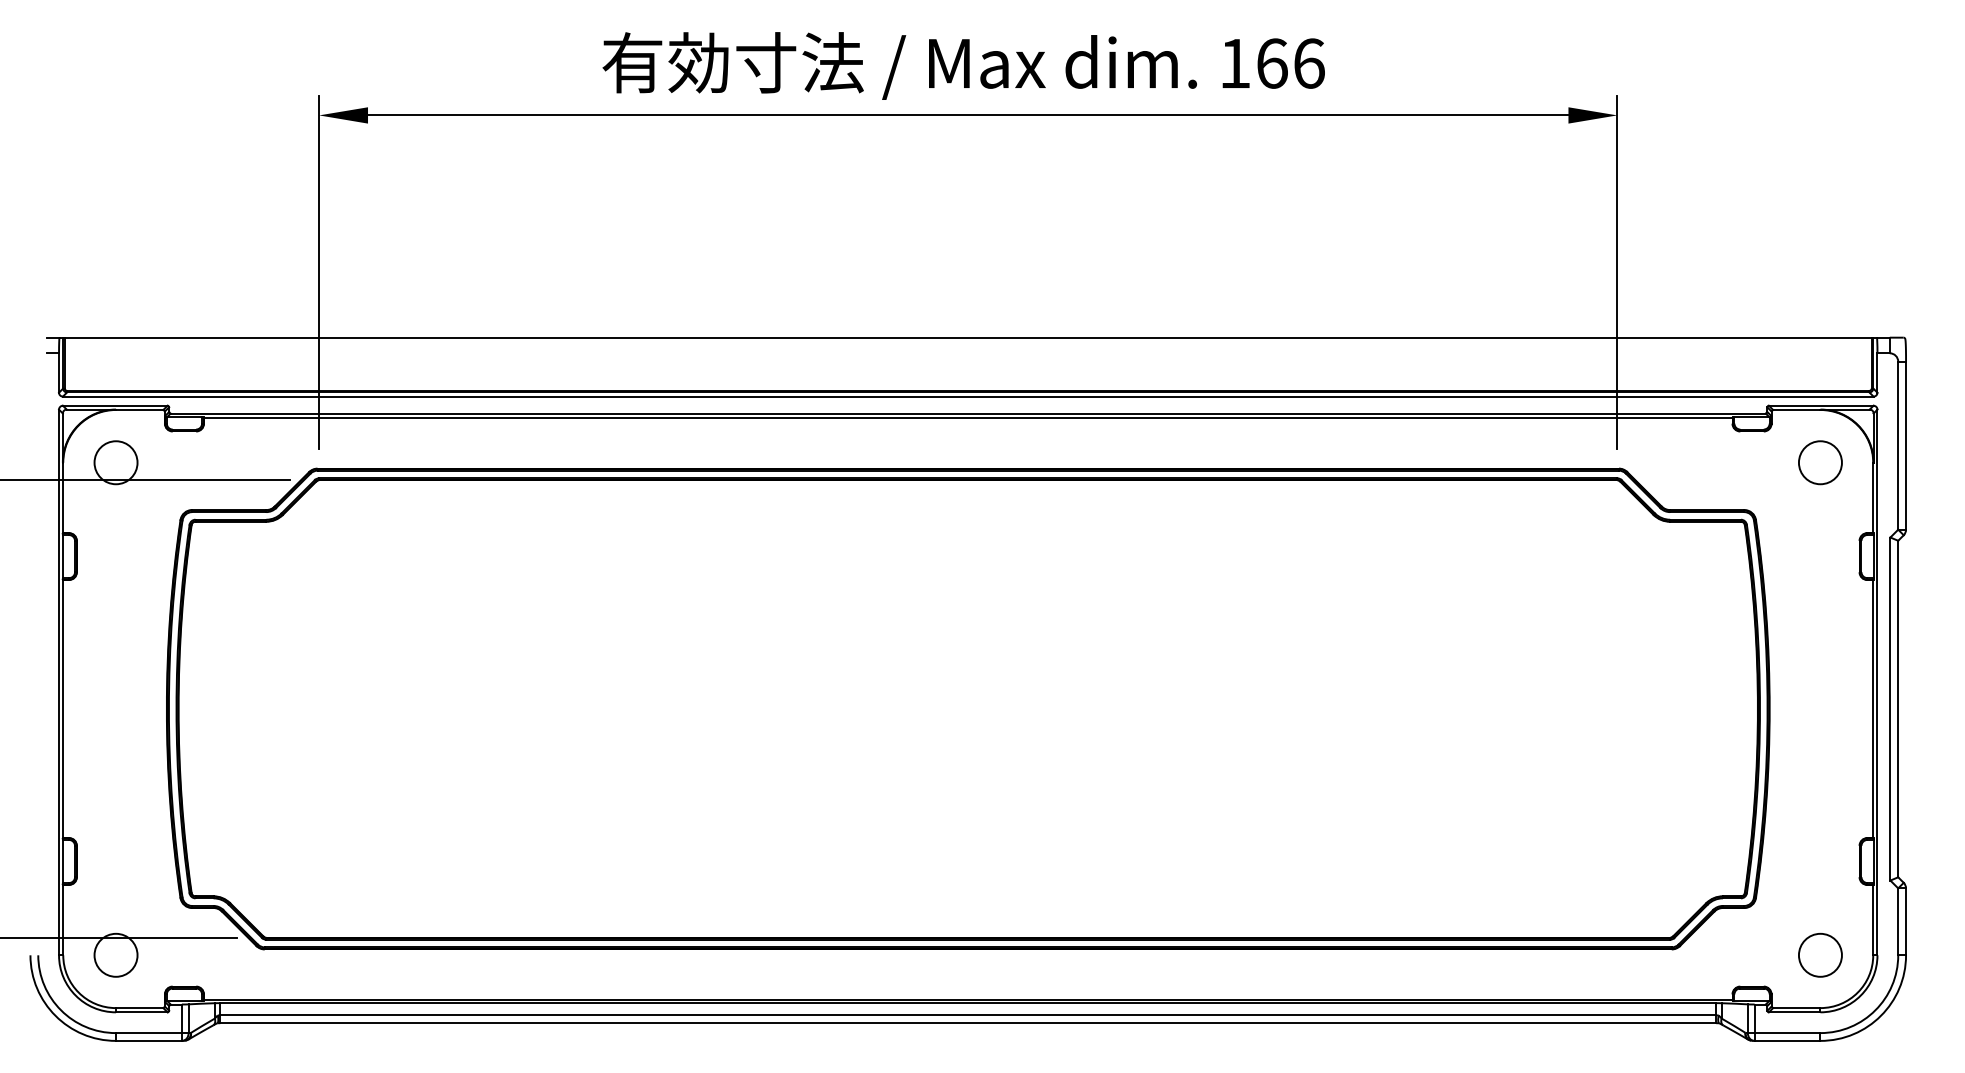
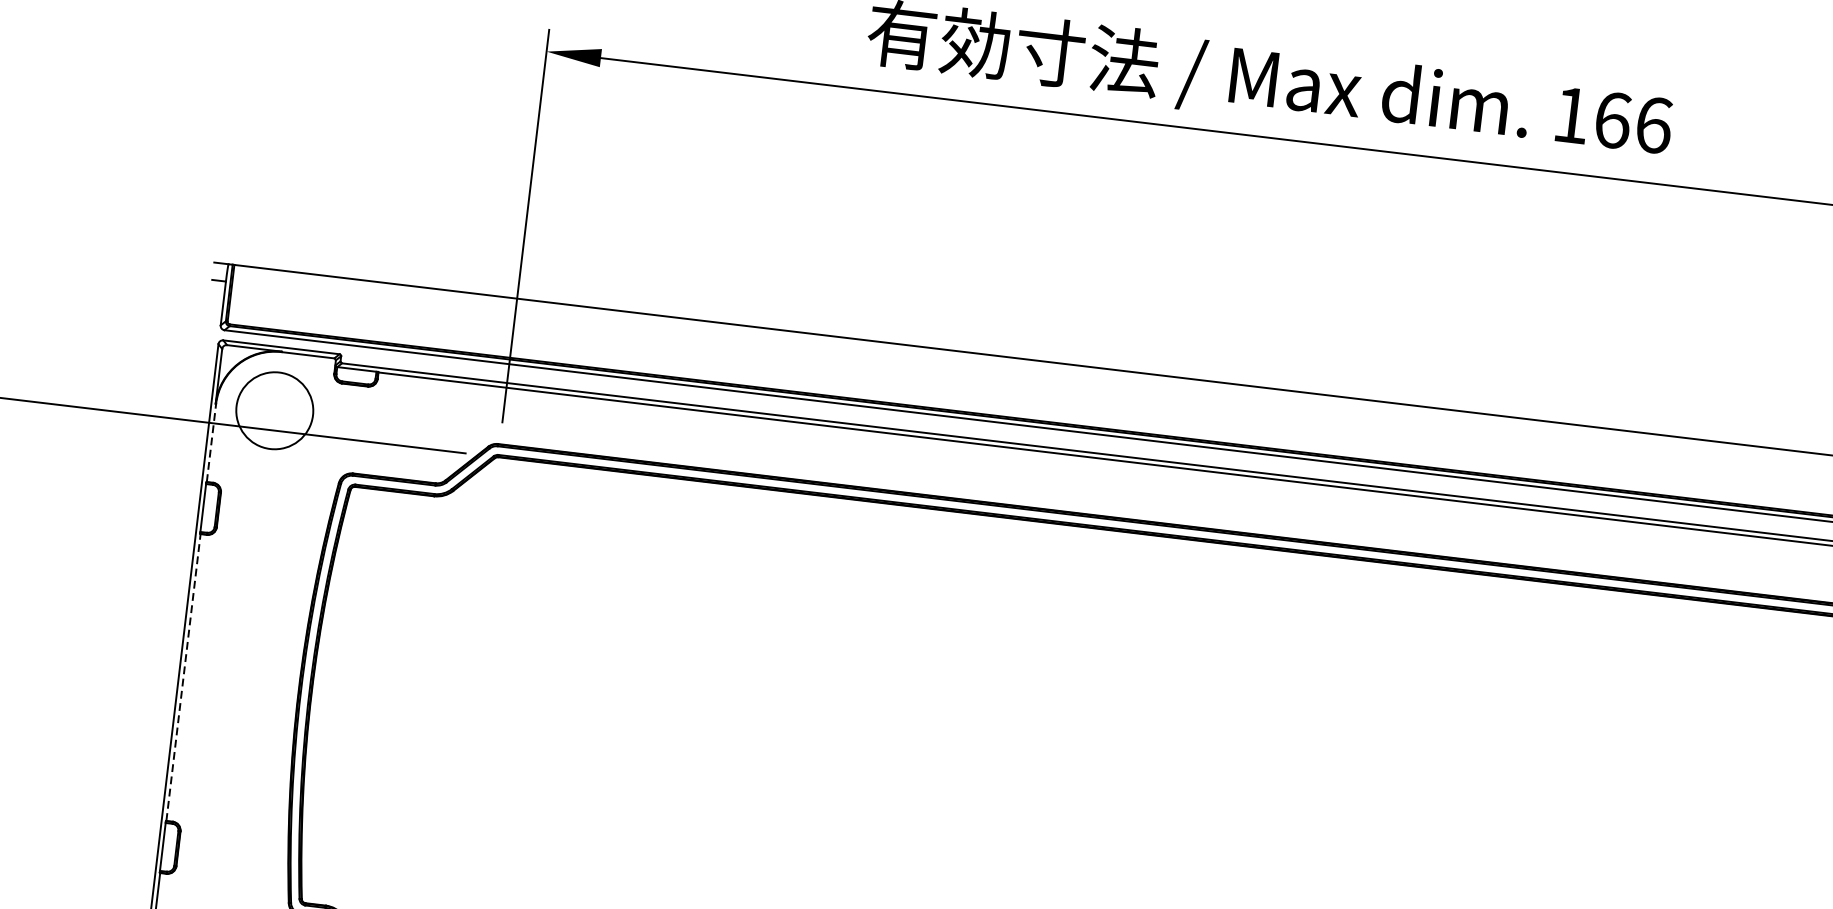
circle: (115, 462) -> (274, 410), size x1.6
line: (63, 497) -> (211, 442), solid -> dashed
line: (63, 708) -> (183, 676), solid -> dashed

